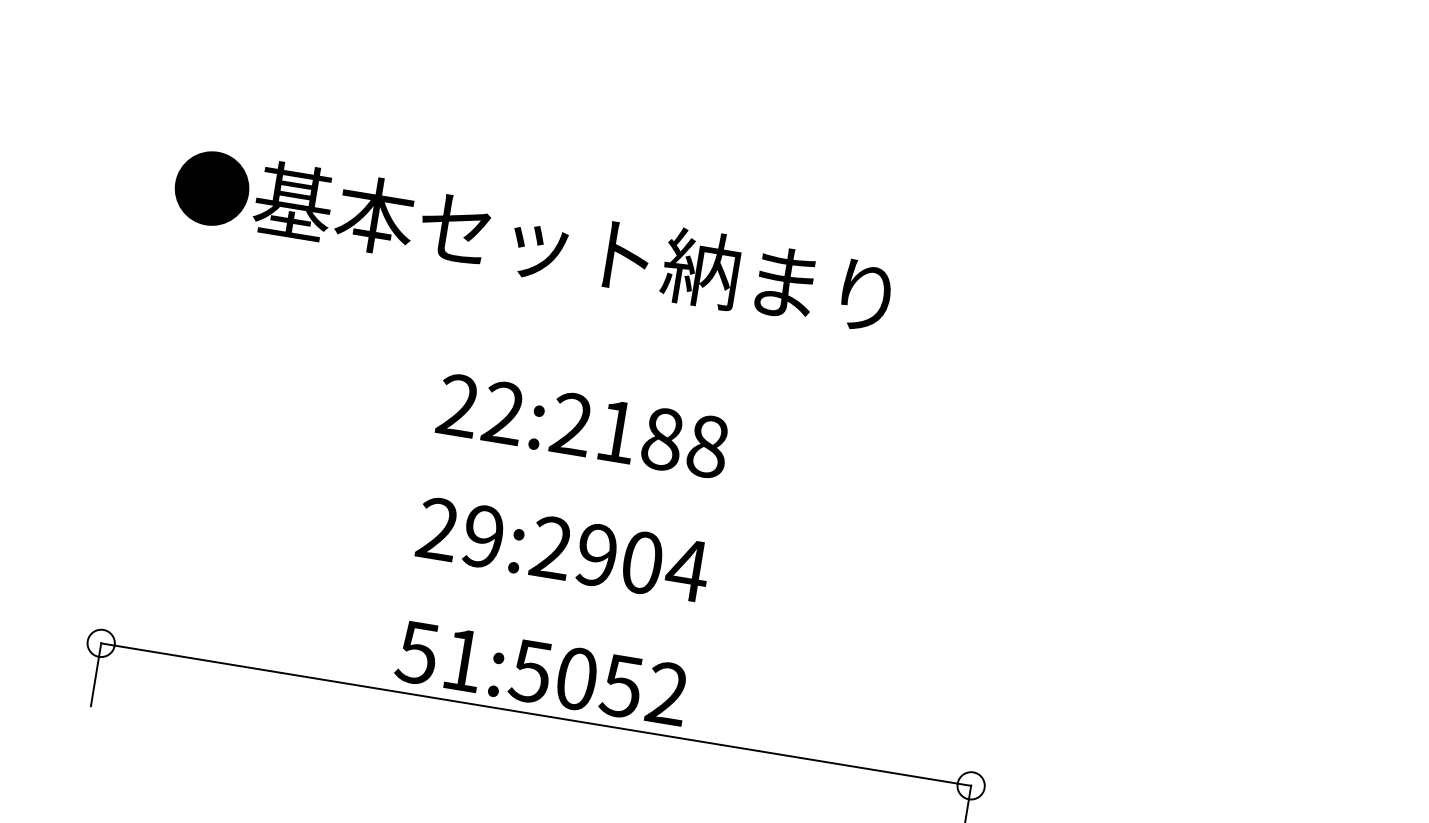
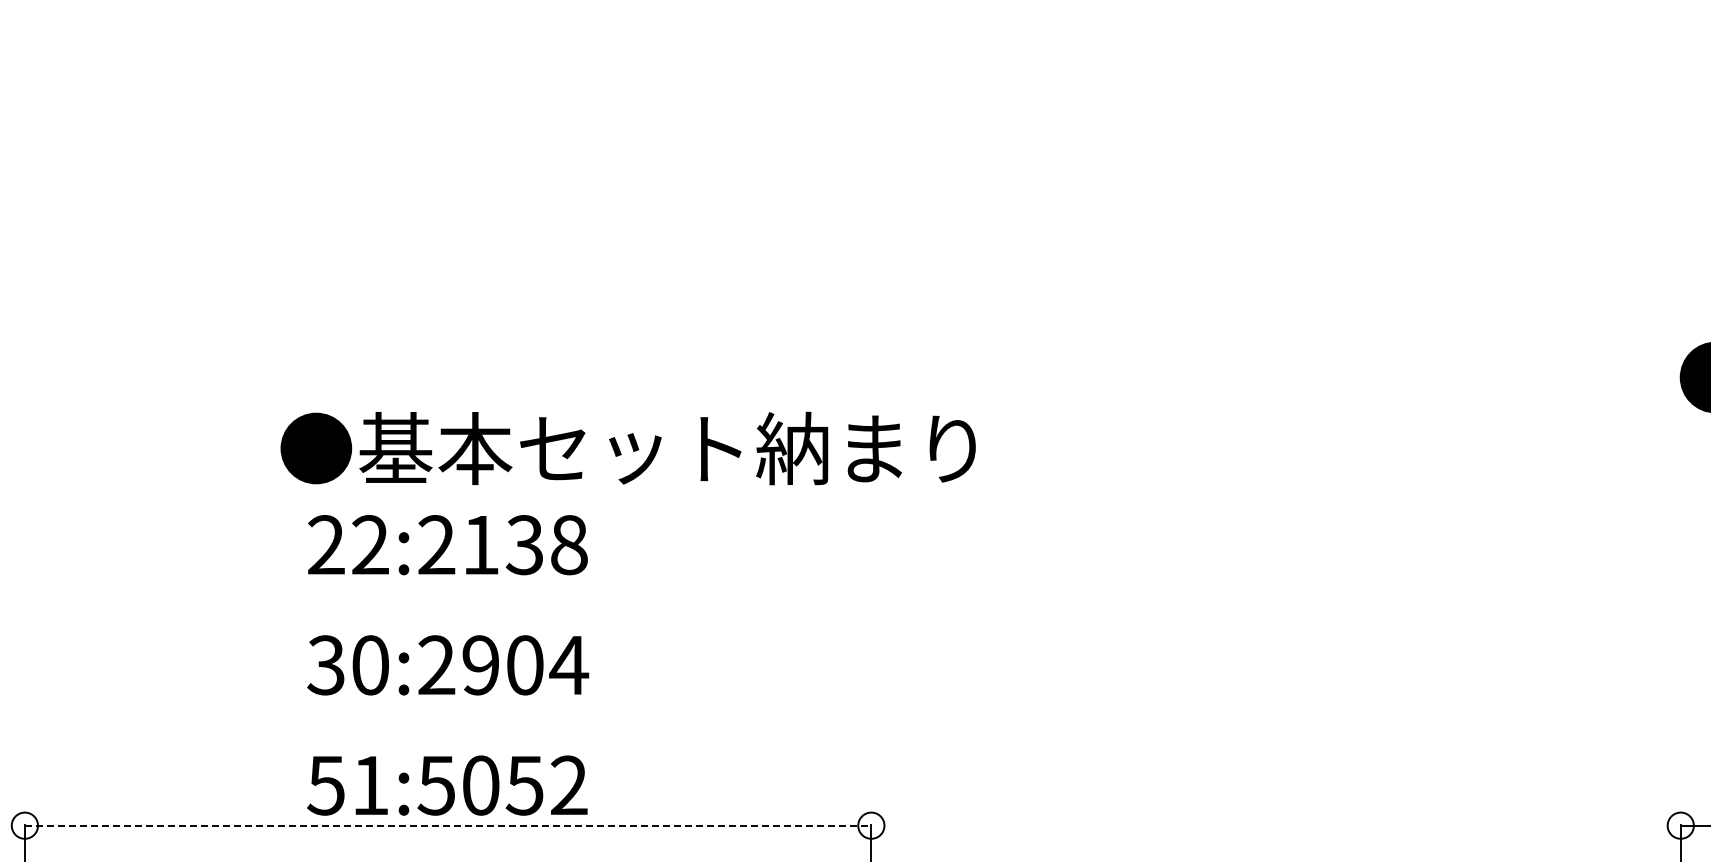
text: (531, 240) -> (627, 448), moved
text: (661, 439) -> (524, 545), 22:2188 -> 22:2138
text: (459, 533) -> (347, 665), 29:2904 -> 30:2904
line: (536, 714) -> (448, 825), solid -> dashed

